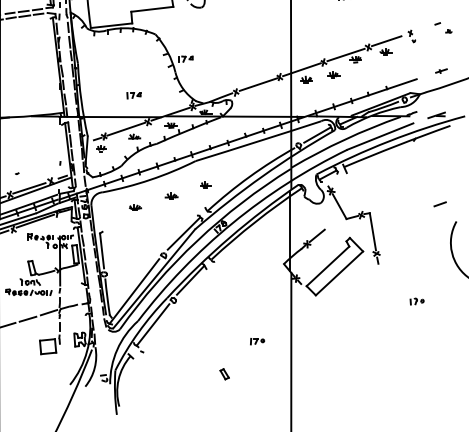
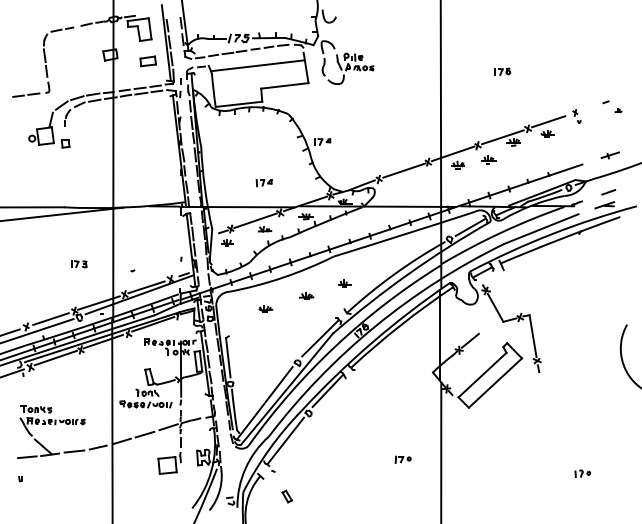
part: (440, 71) -> (609, 155), size x1.43
line: (439, 204) -> (608, 192), moved
part: (416, 301) -> (582, 473), moved
part: (224, 374) -> (287, 496), moved

